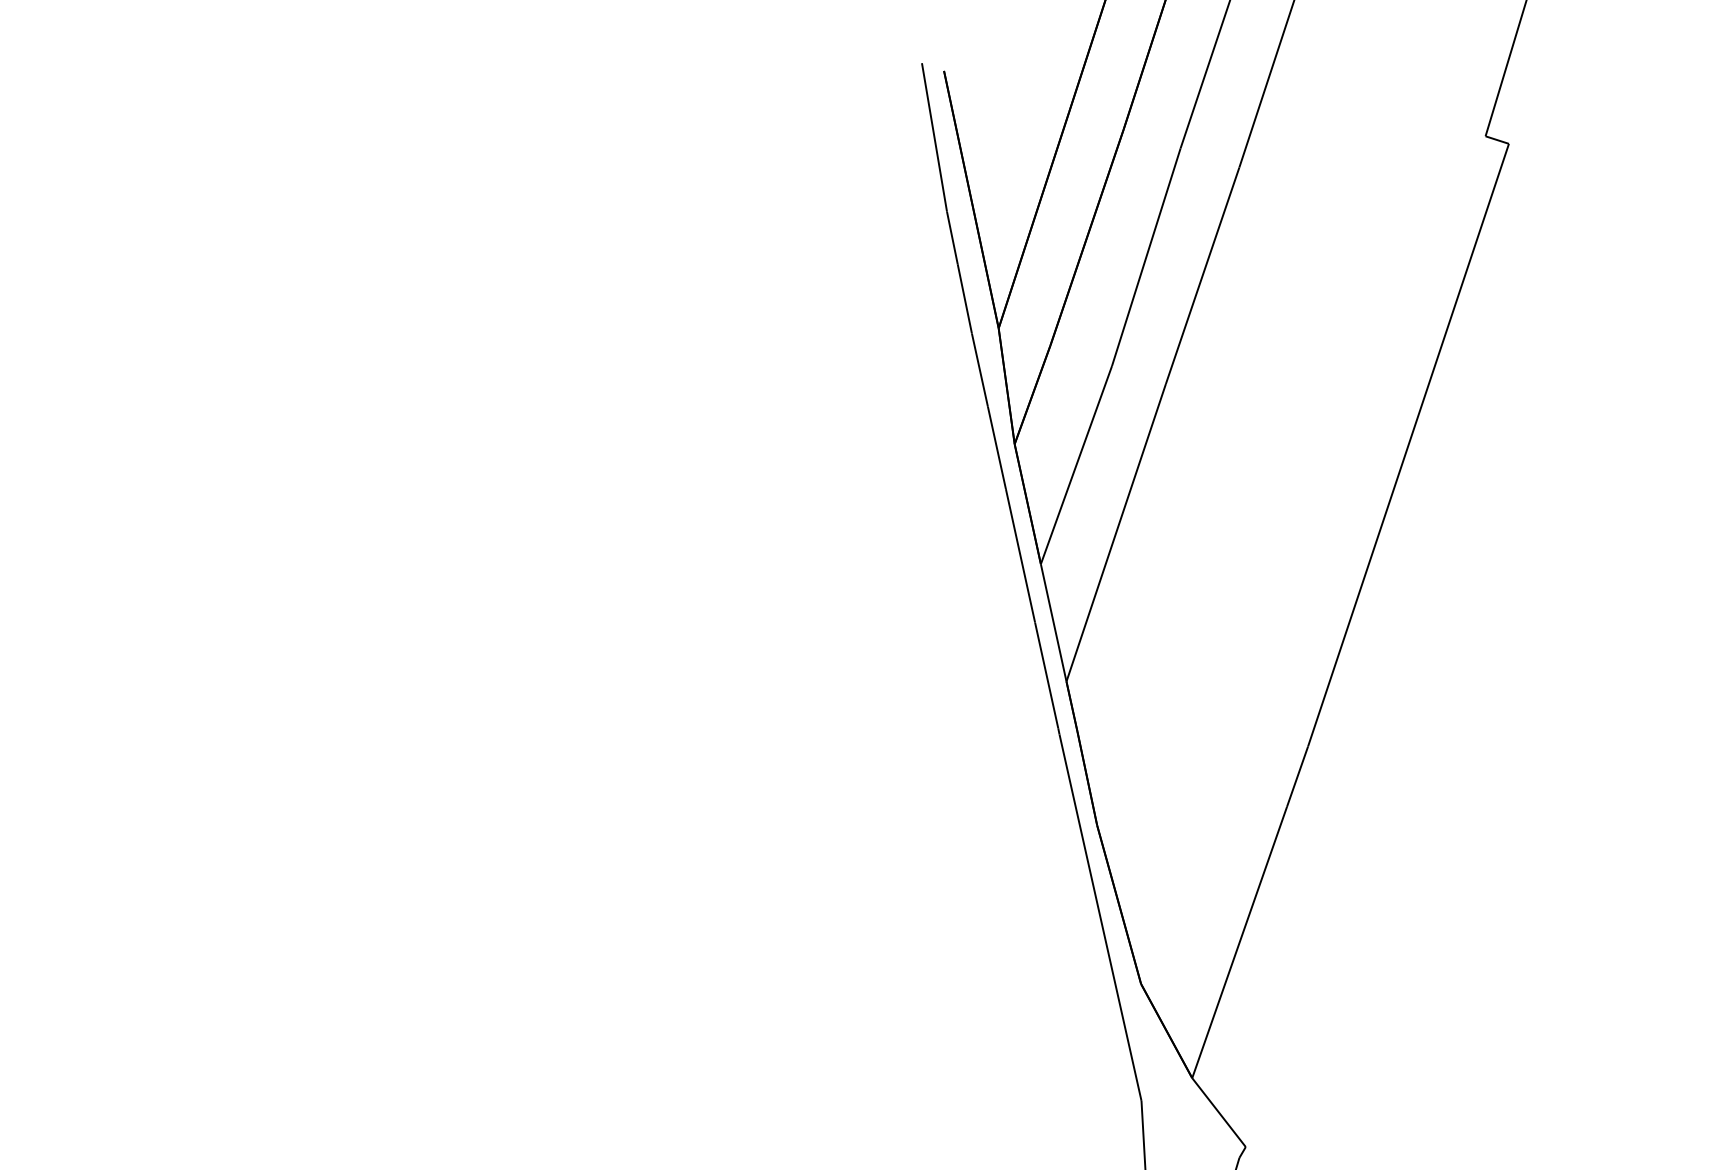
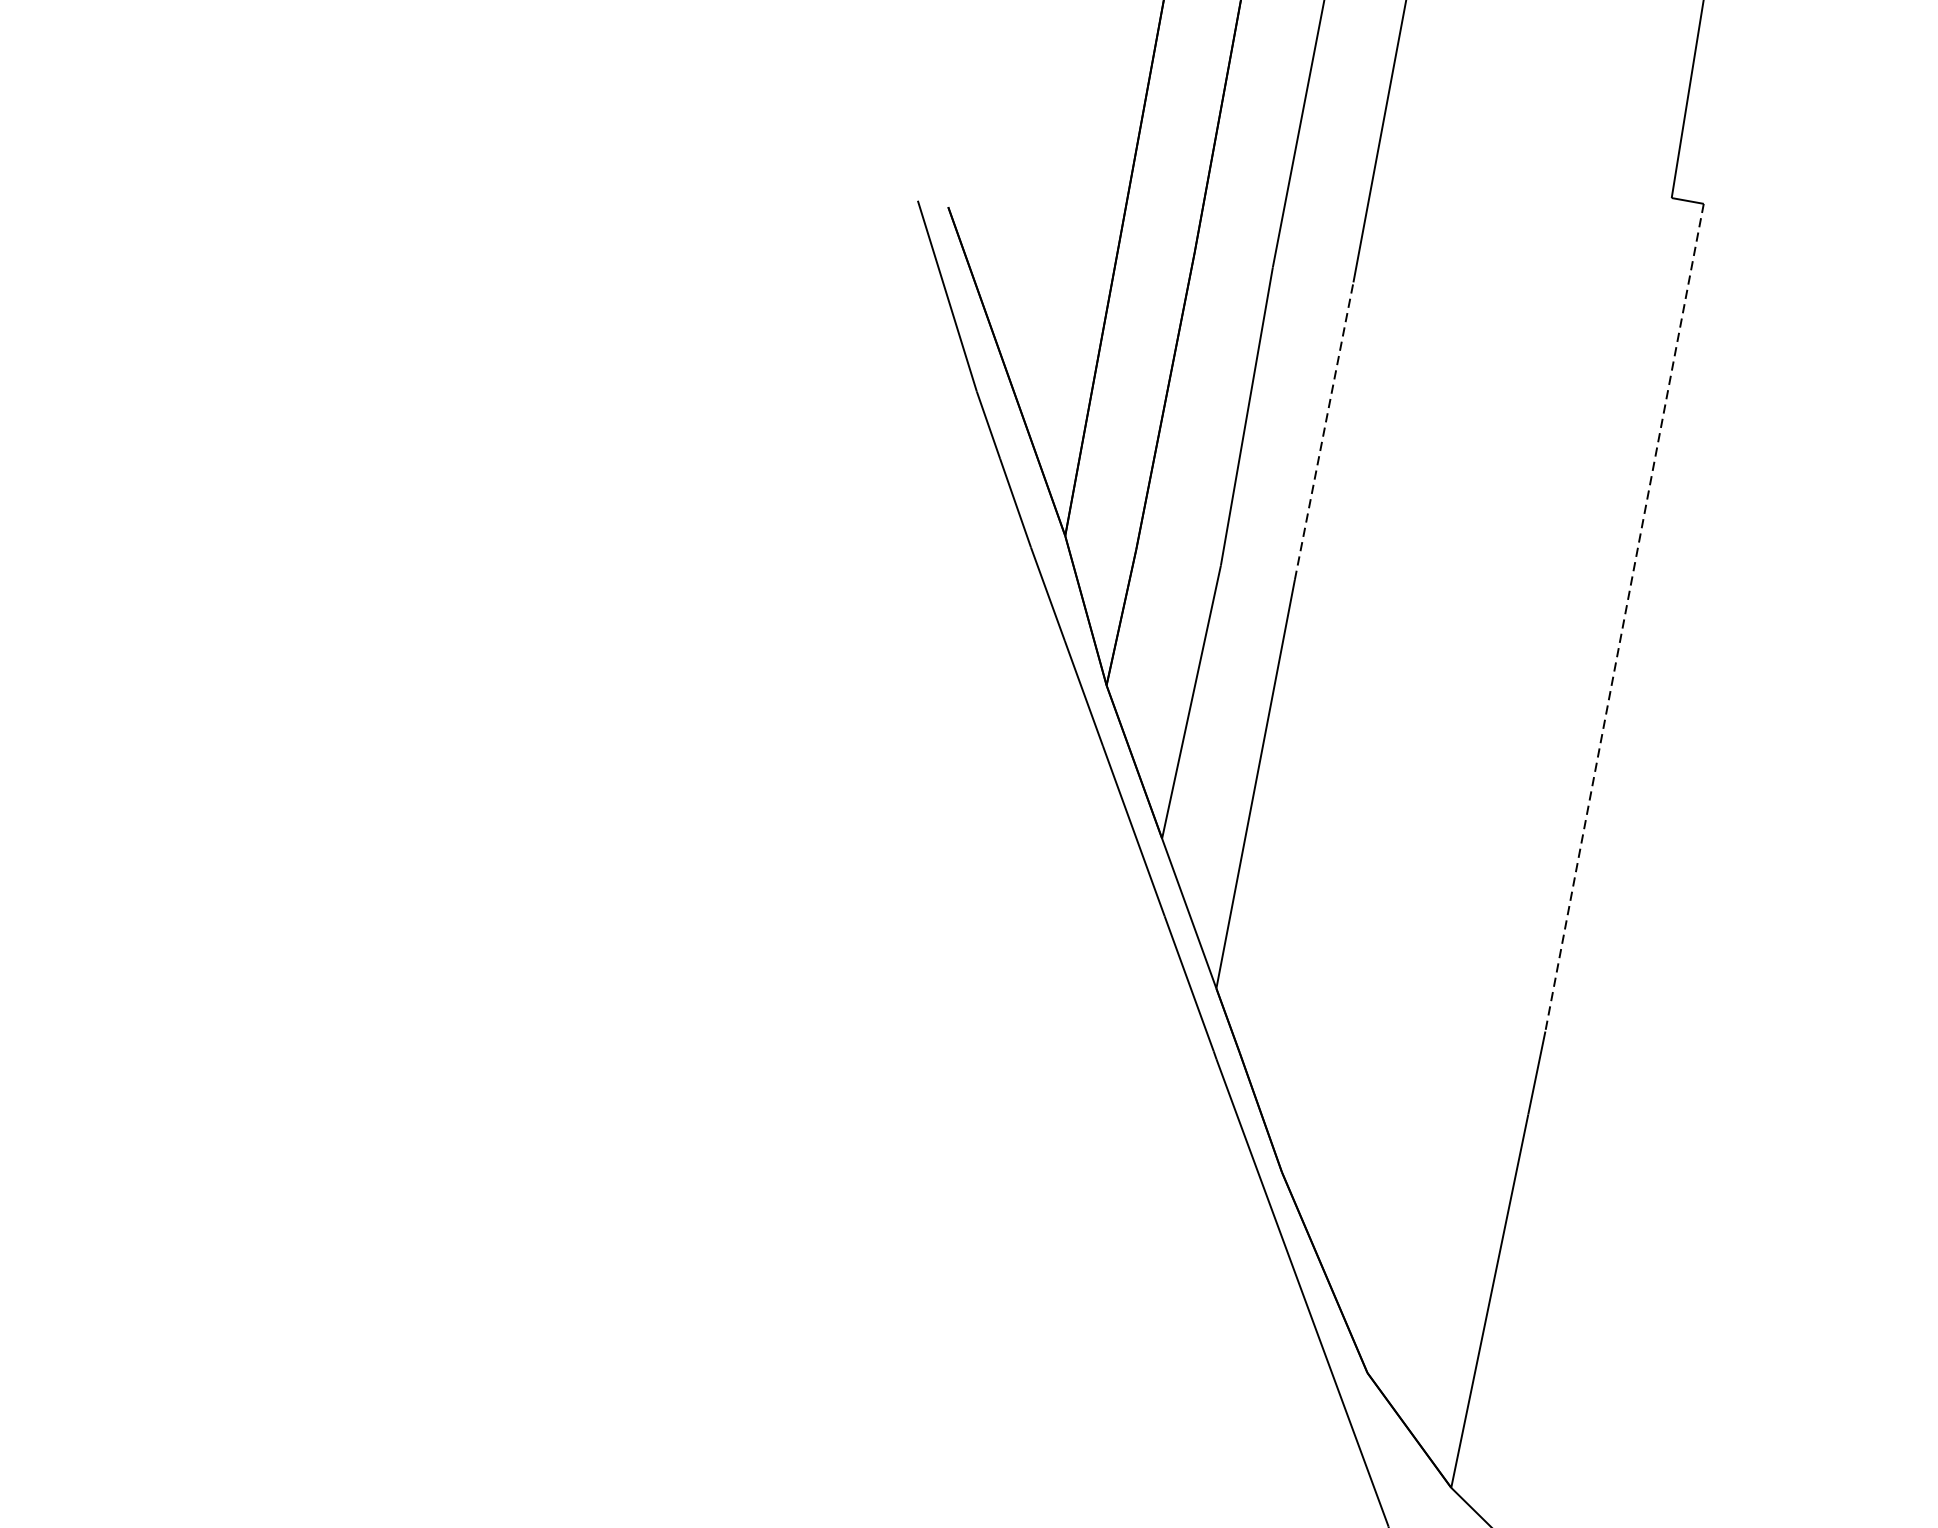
line: (1202, 275) -> (1323, 430), solid -> dashed
line: (1408, 445) -> (1624, 618), solid -> dashed

